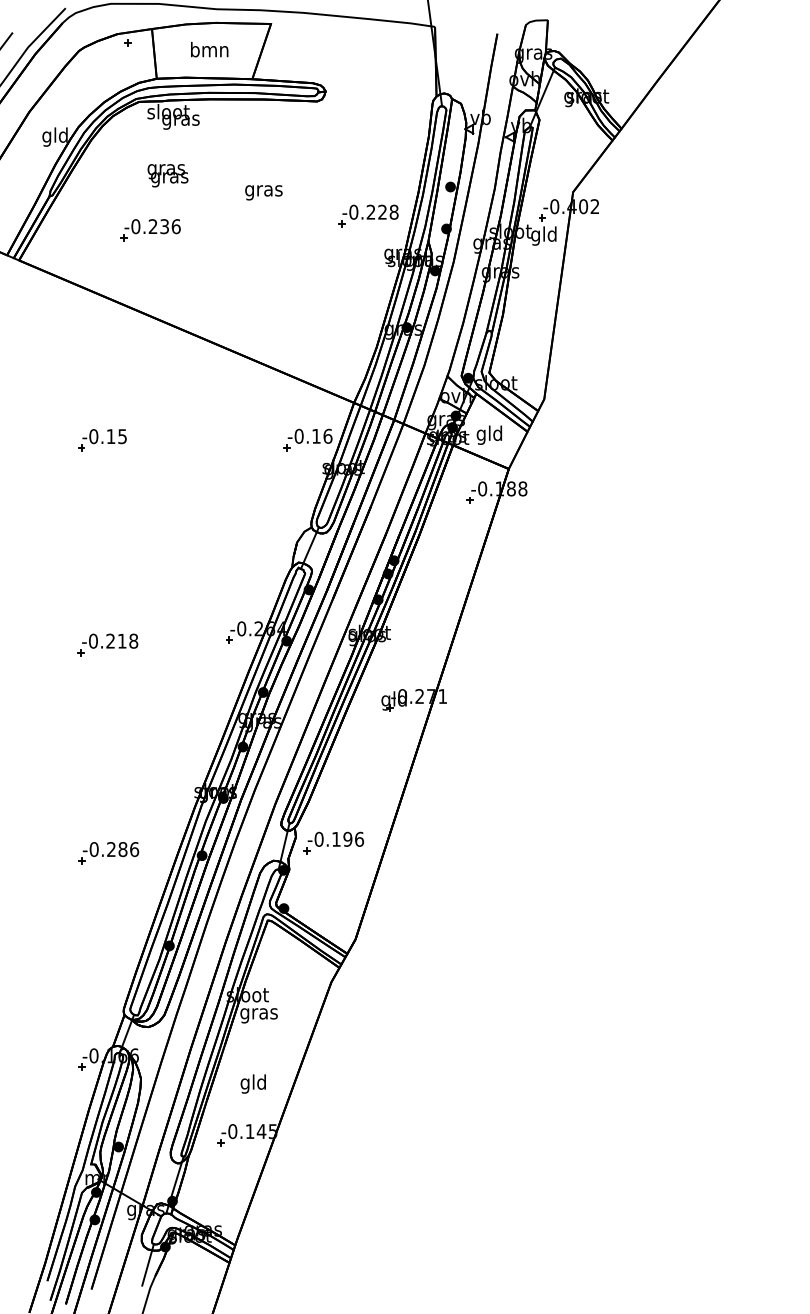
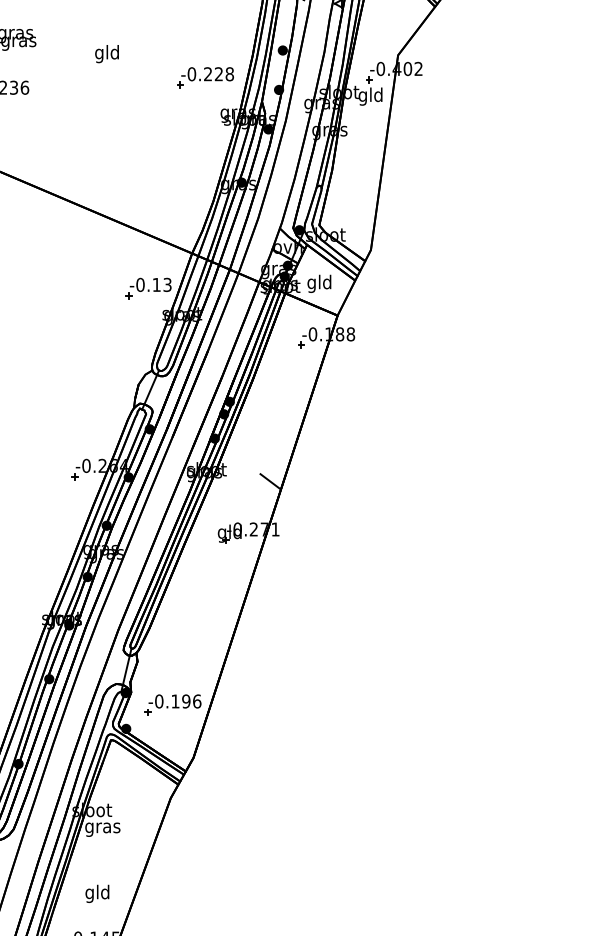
text: (263, 190) -> (106, 53), gras -> gld
text: (327, 435) -> (167, 284), -0.16 -> -0.13
line: (436, 644) -> (269, 480), added
part: (333, 842) -> (172, 704), moved

